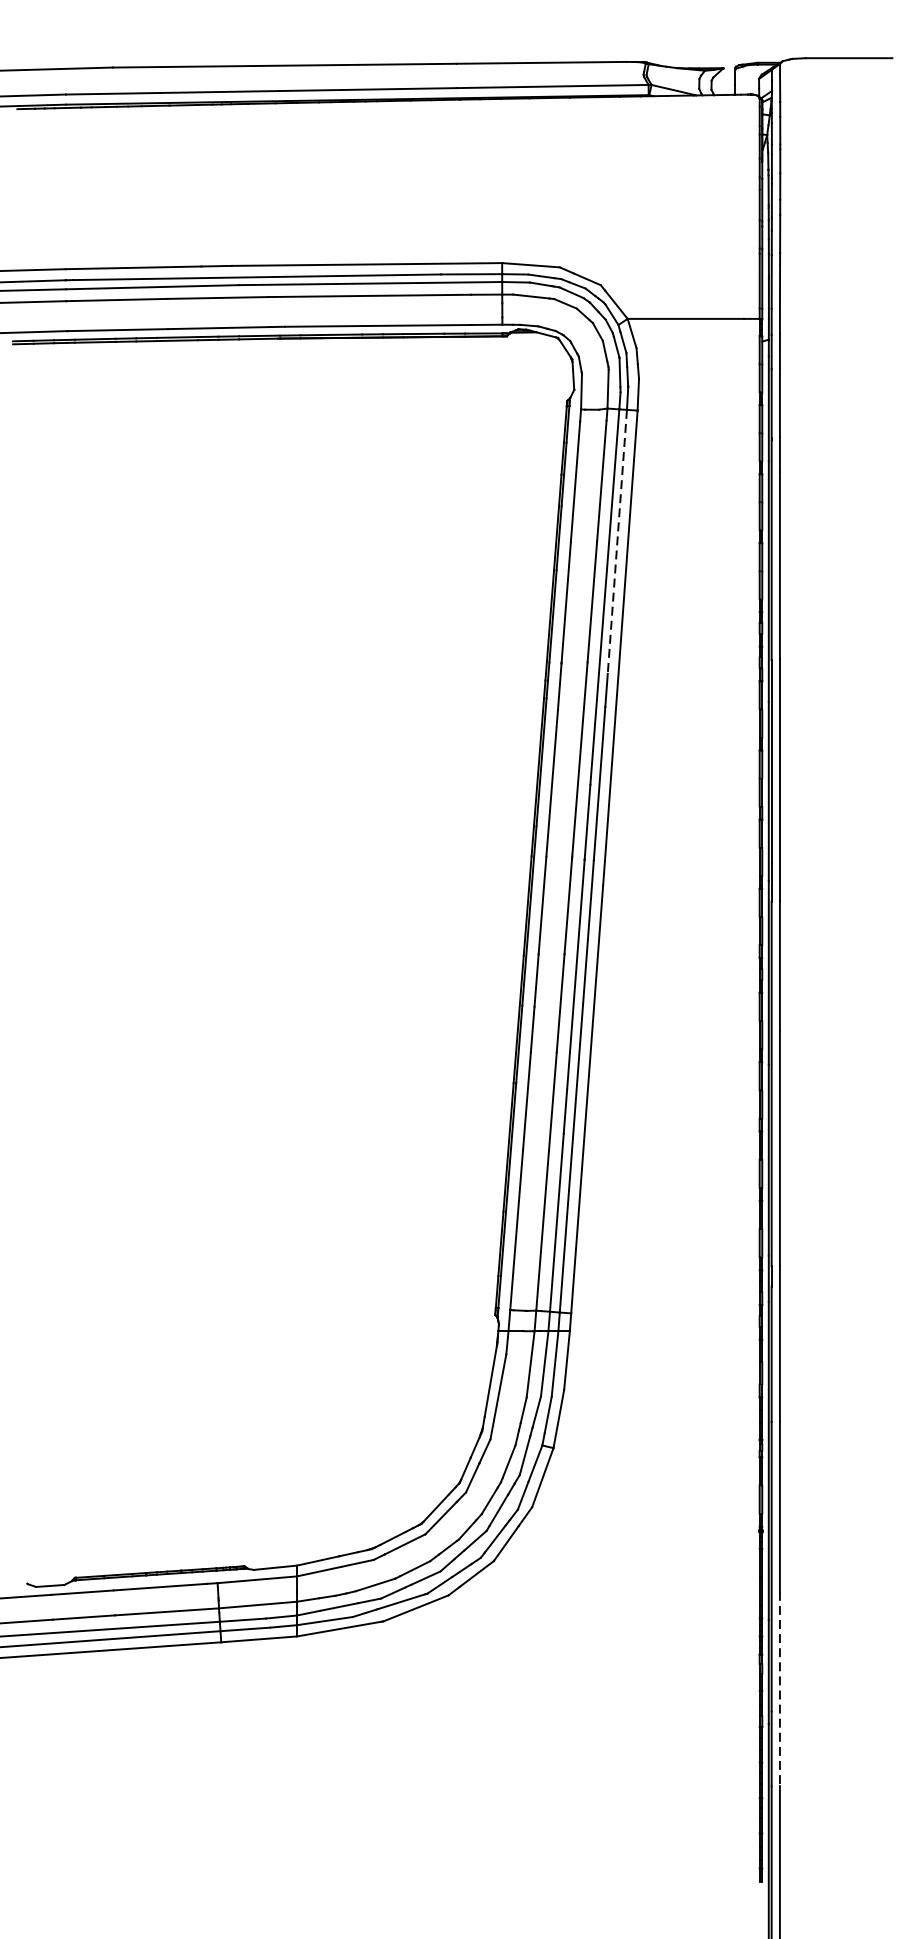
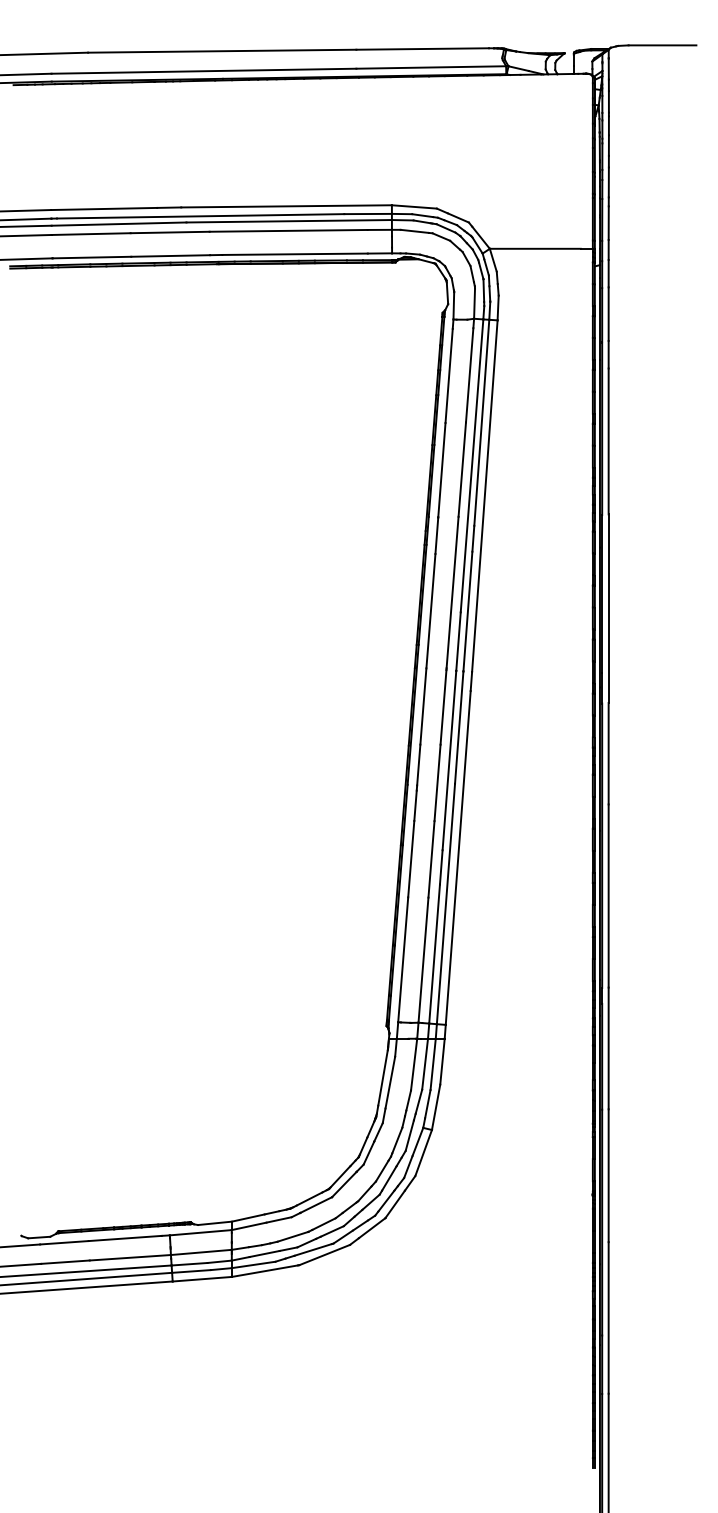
line: (616, 542) -> (481, 423), dashed -> solid
line: (779, 1688) -> (608, 1317), dashed -> solid

